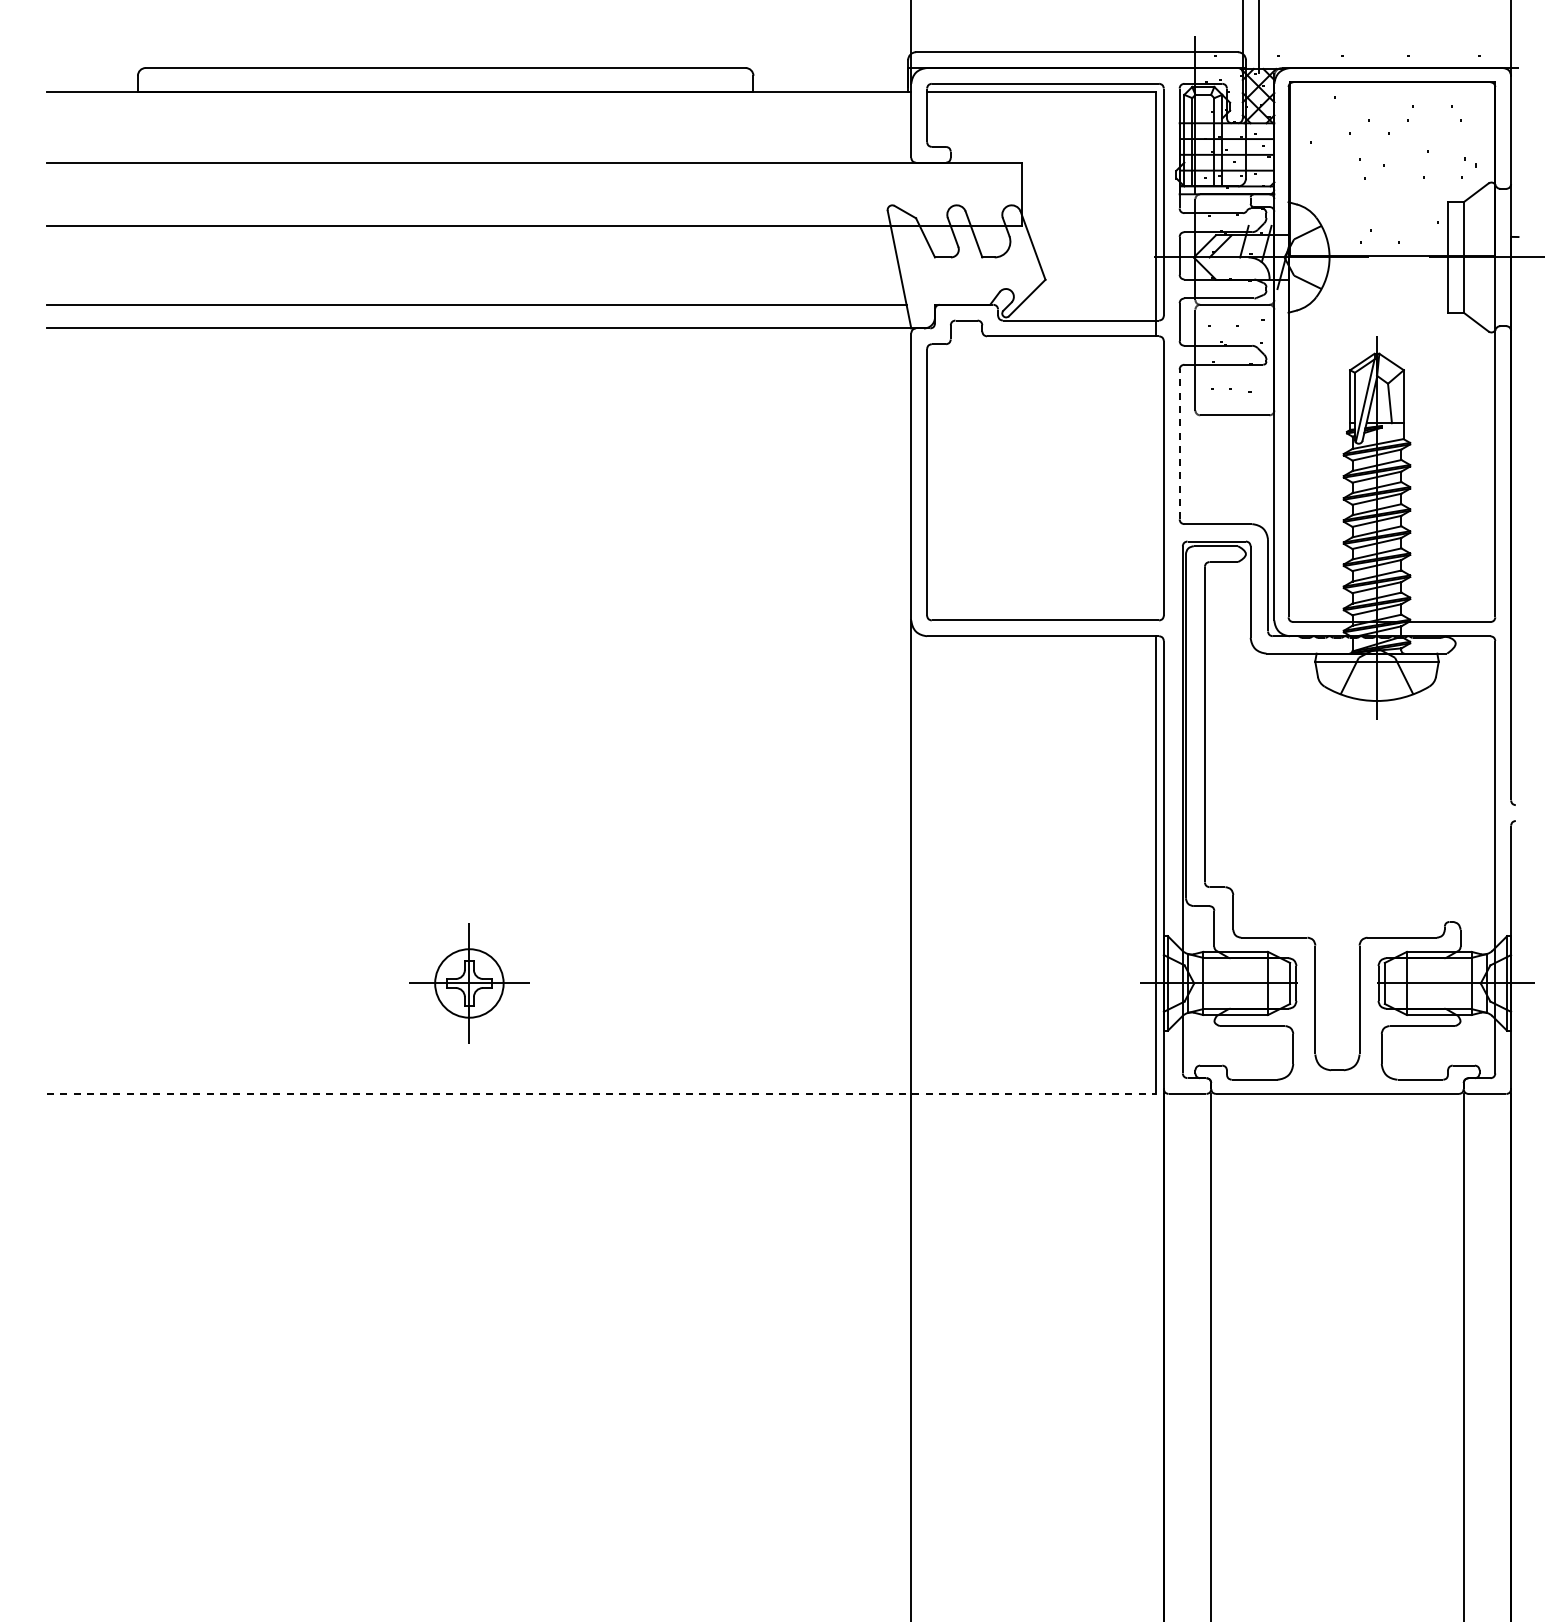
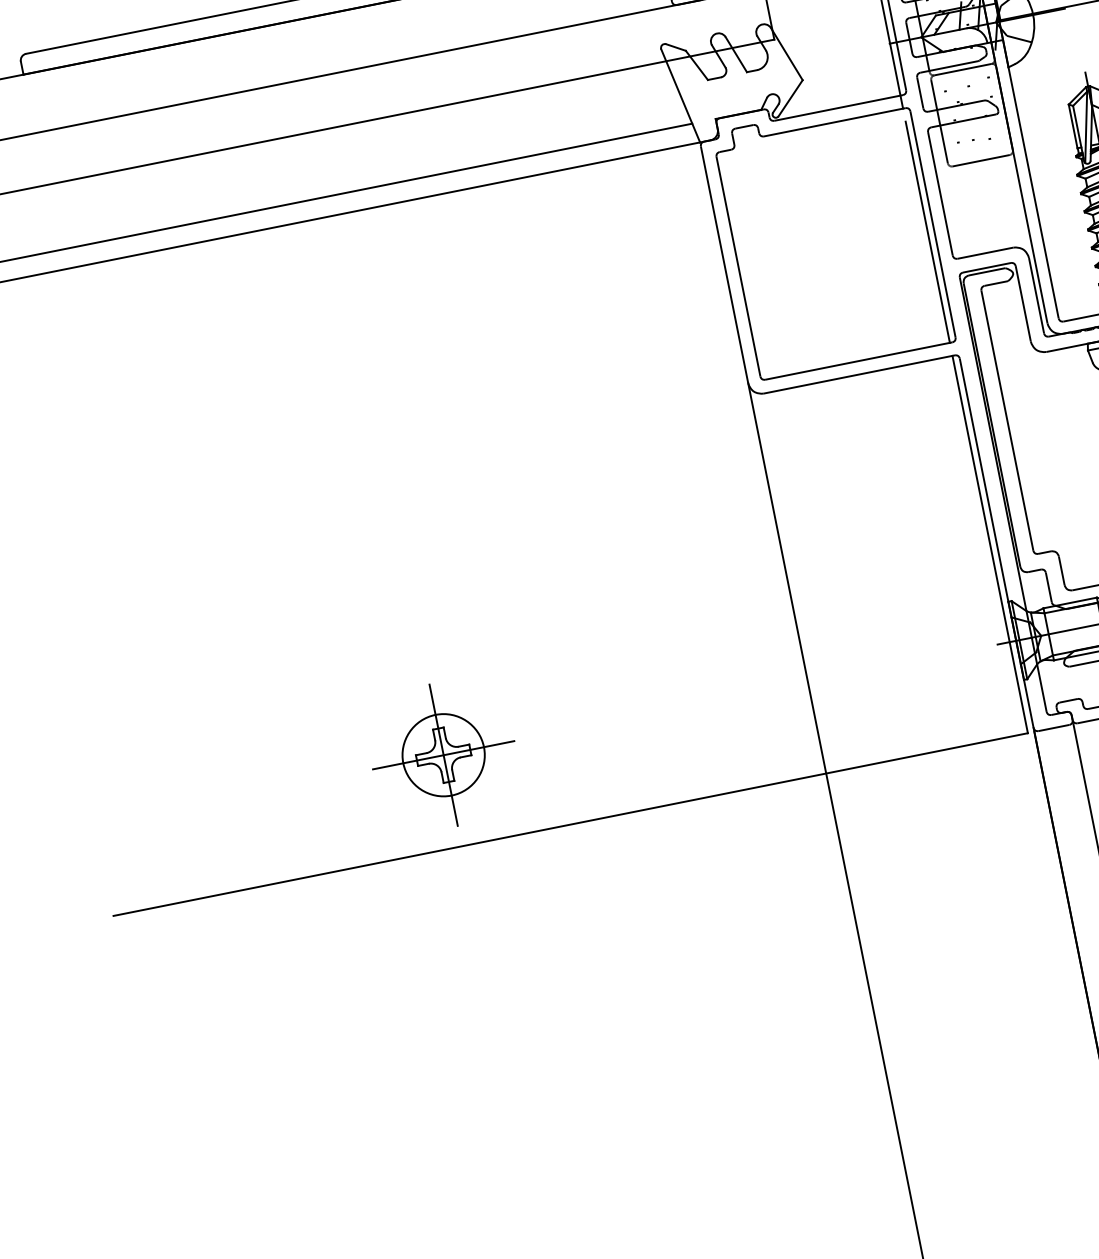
line: (1179, 444) -> (940, 193), dashed -> solid
line: (1155, 486) -> (927, 232), added
part: (469, 983) -> (443, 755), size x1.43
line: (601, 1093) -> (570, 824), dashed -> solid

